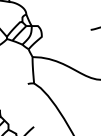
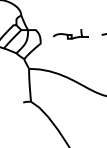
part: (65, 29) -> (70, 34), added

